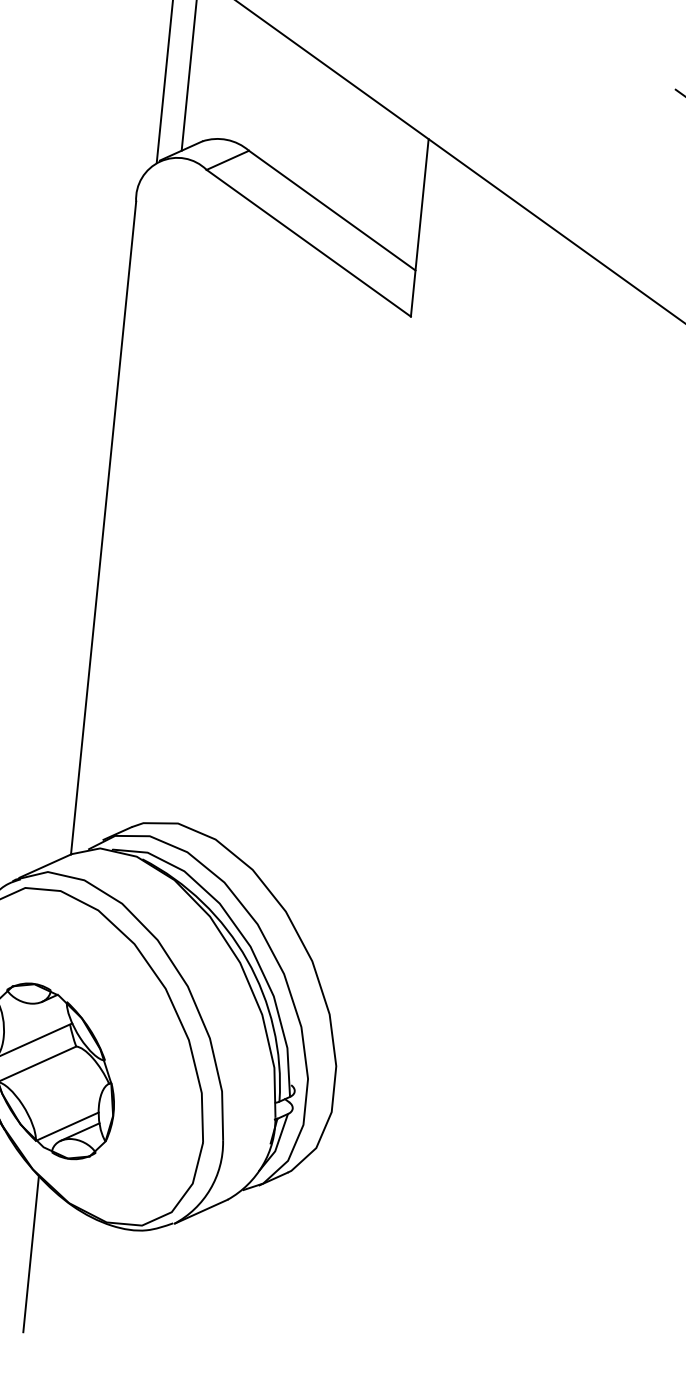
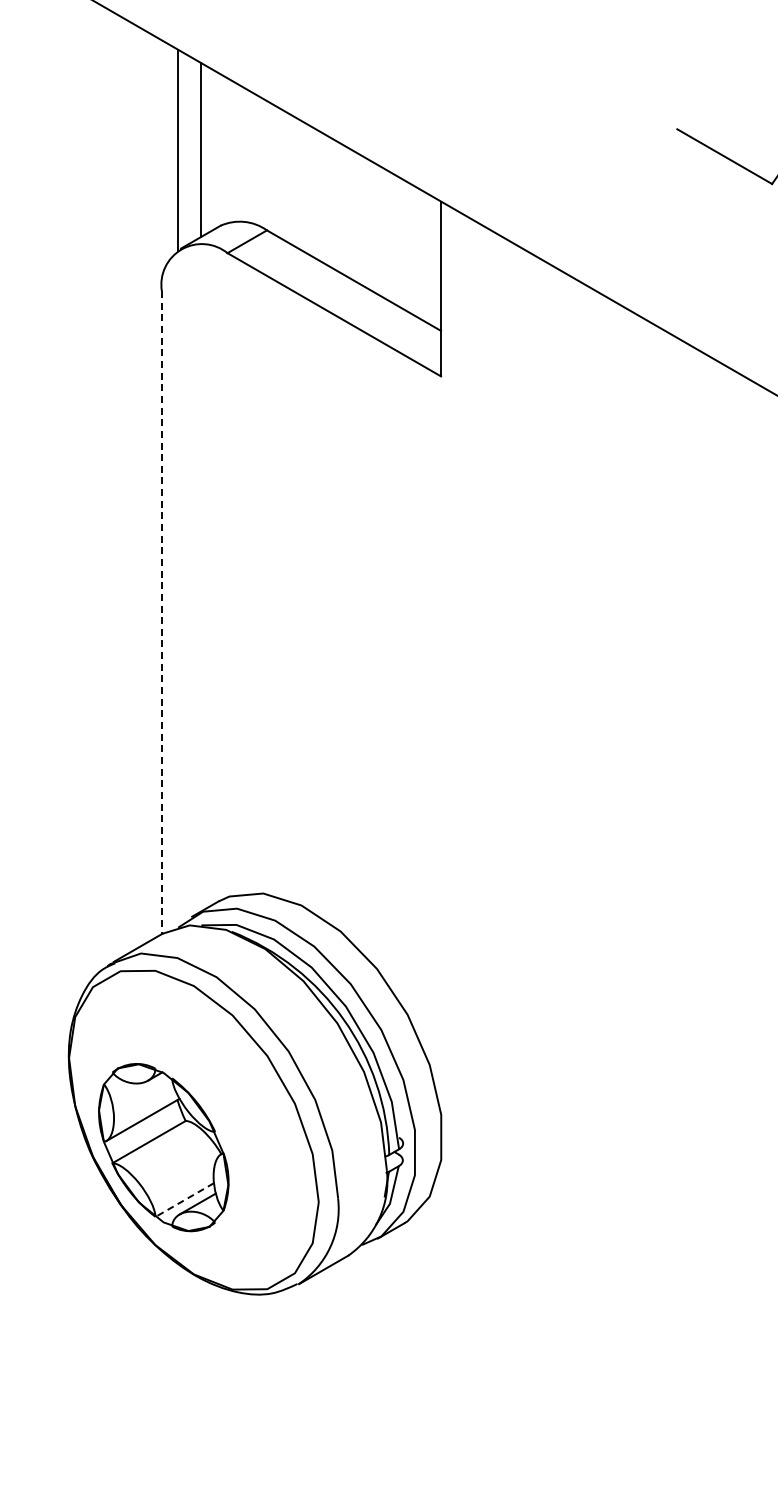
line: (103, 527) -> (161, 612), solid -> dashed
line: (66, 1127) -> (184, 1200), solid -> dashed
line: (30, 1253) -> (161, 1327), removed

